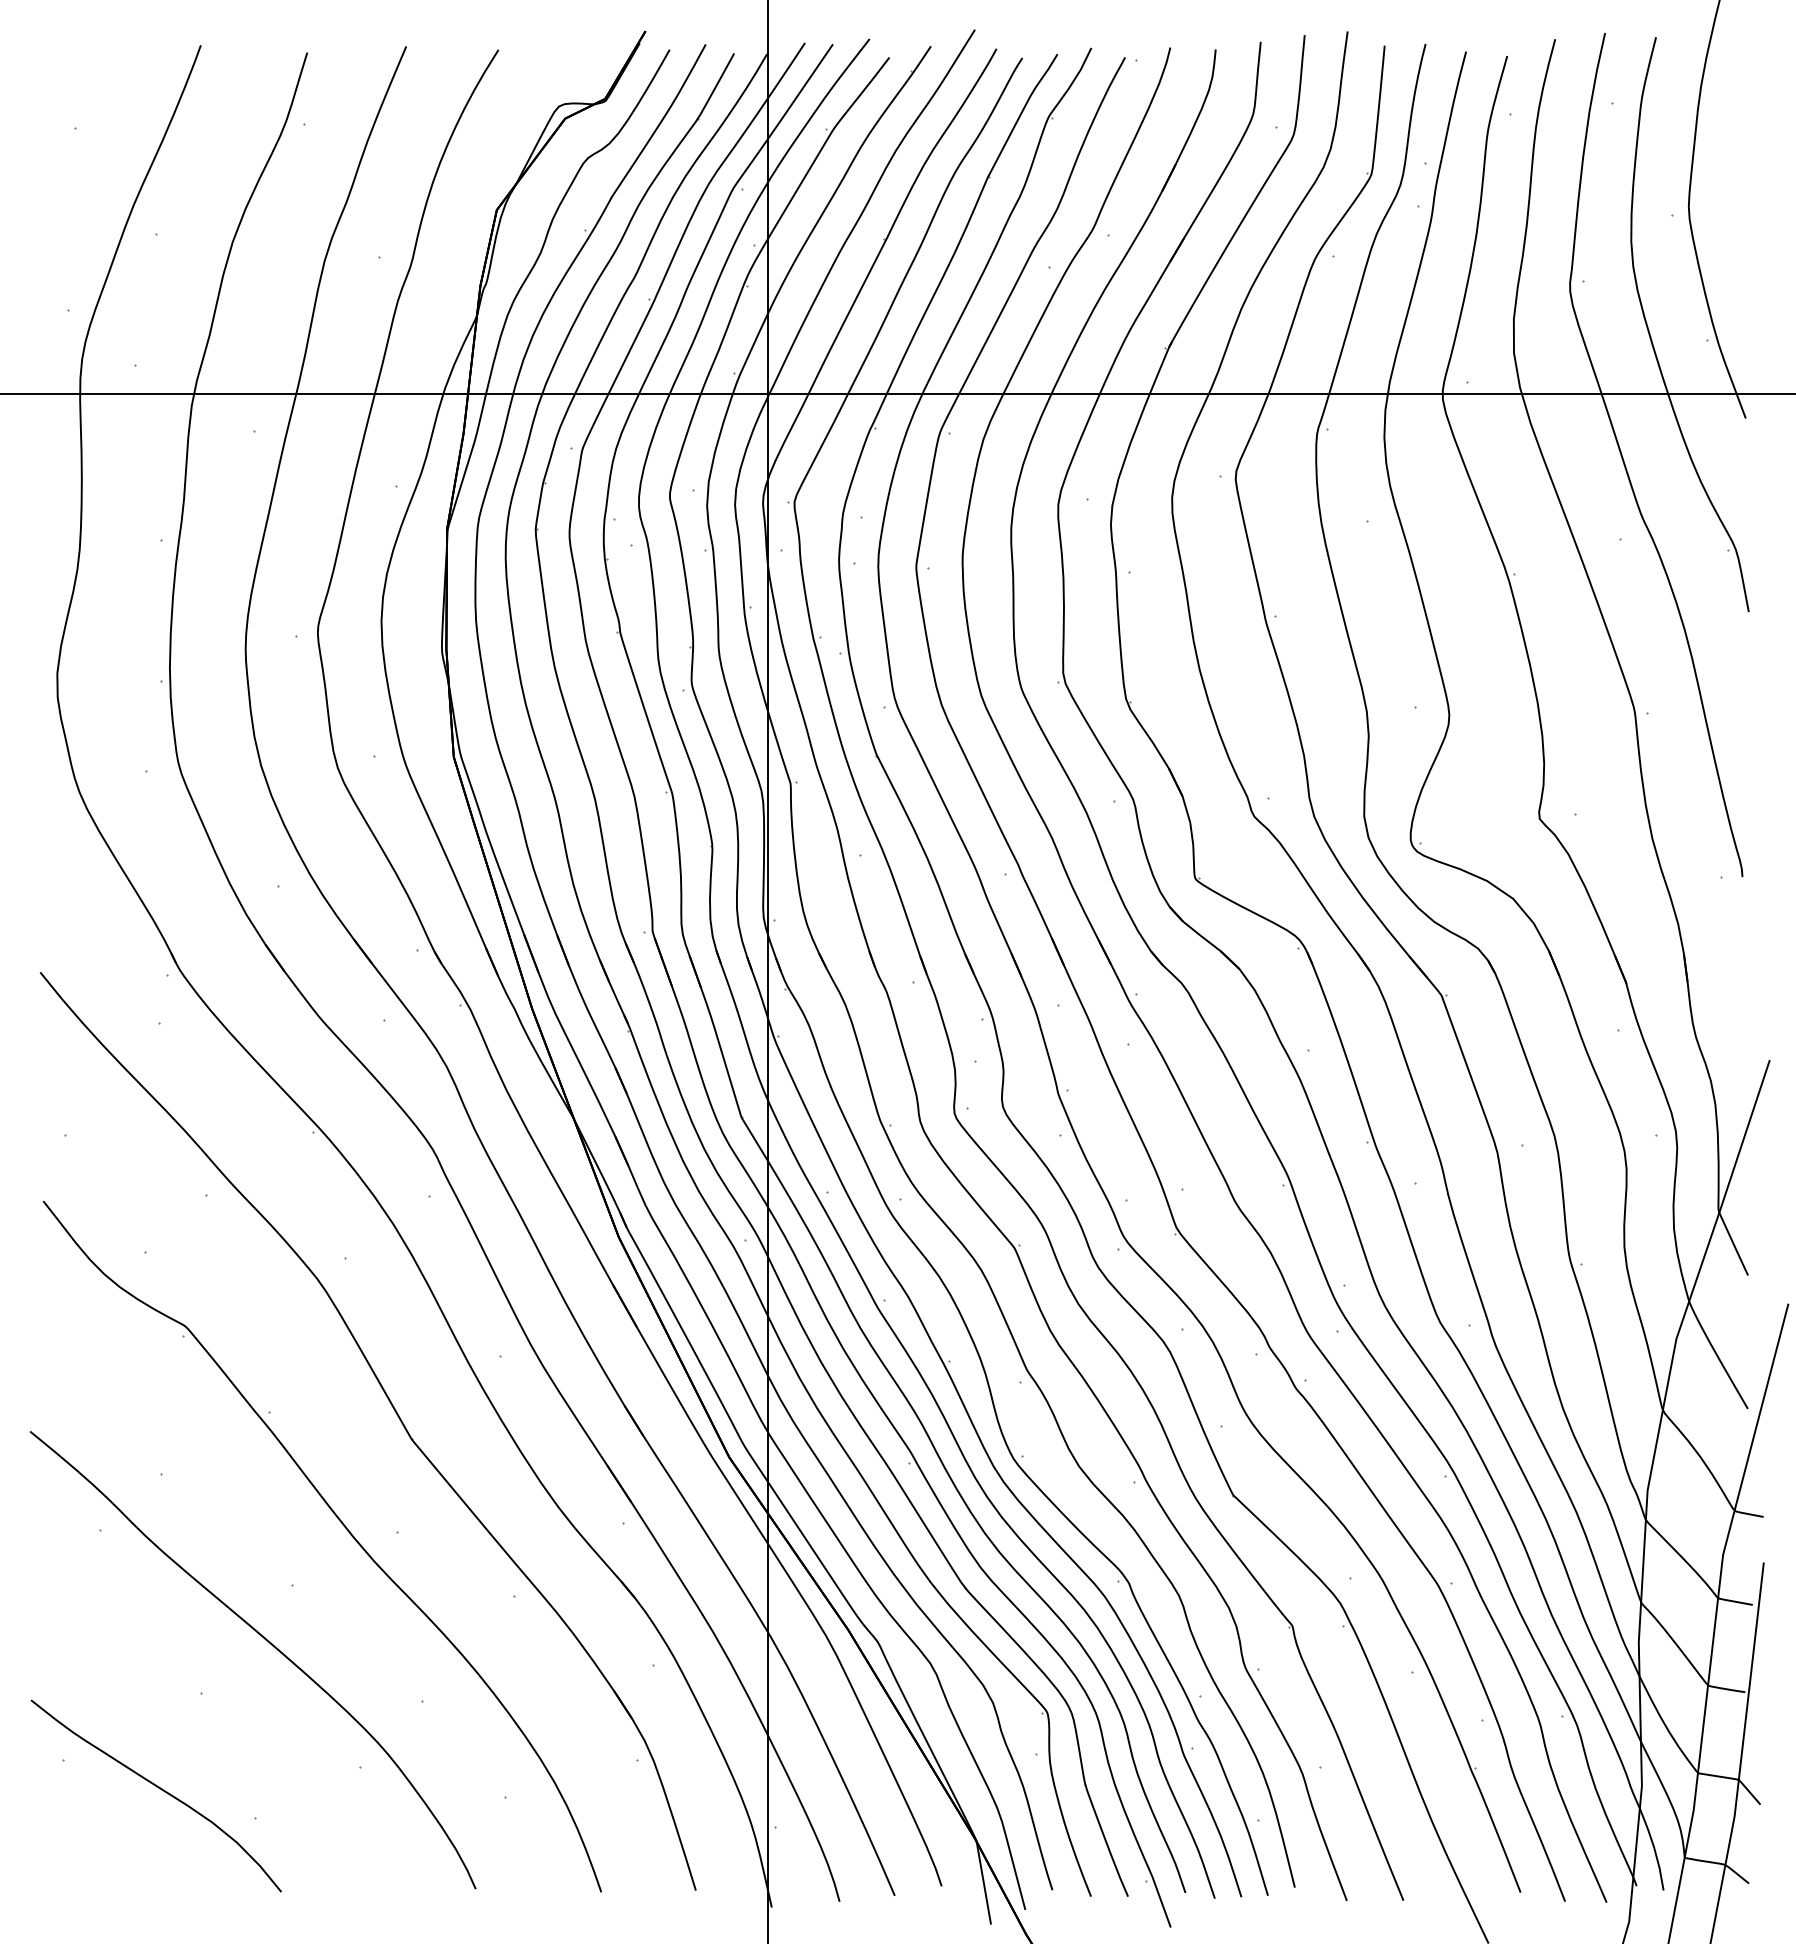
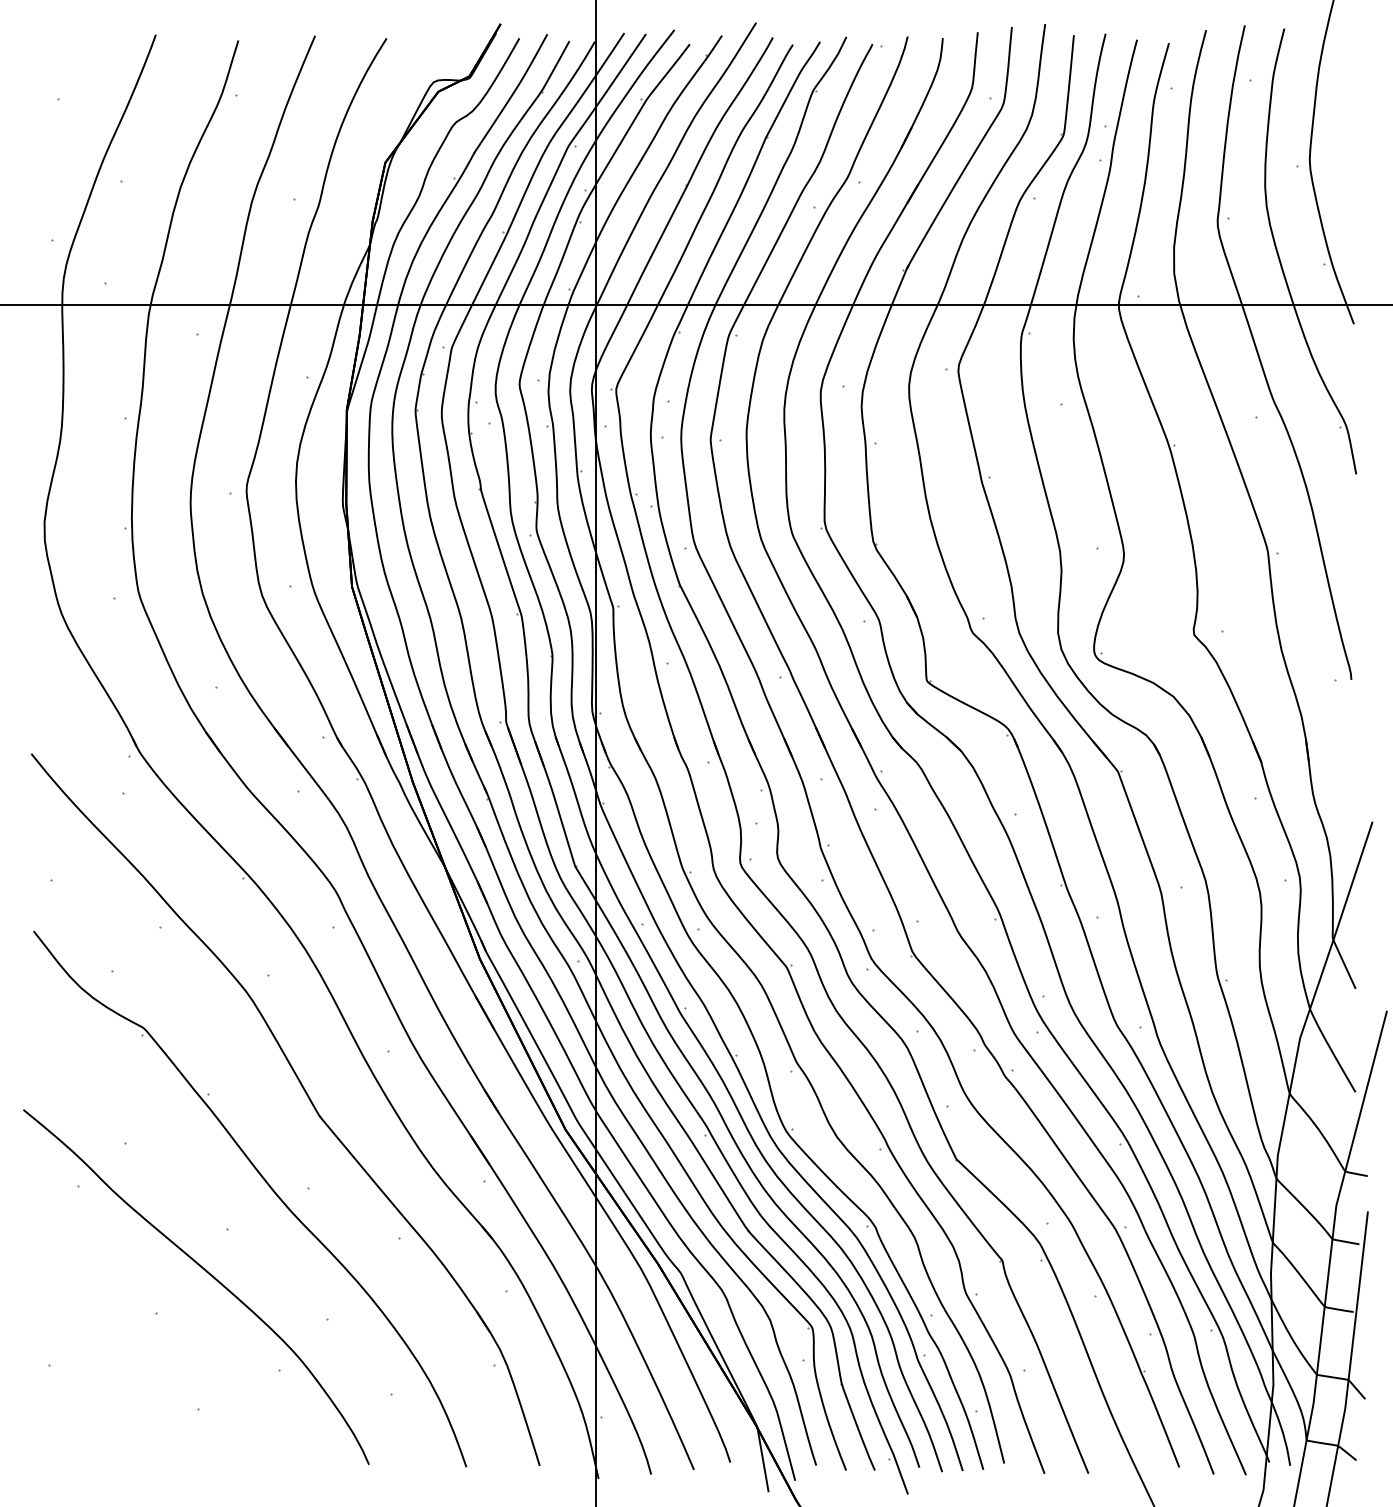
curve: (158, 1788) -> (123, 1386), removed

